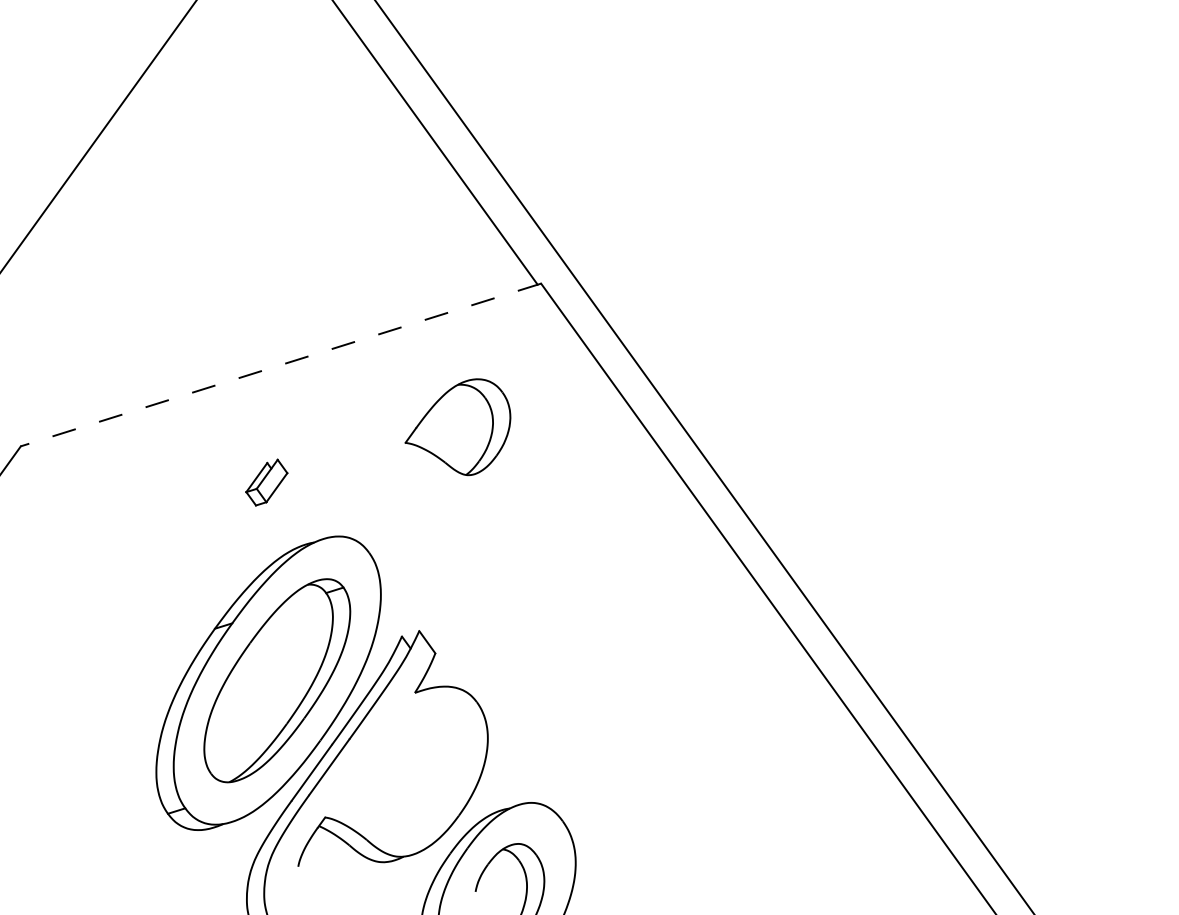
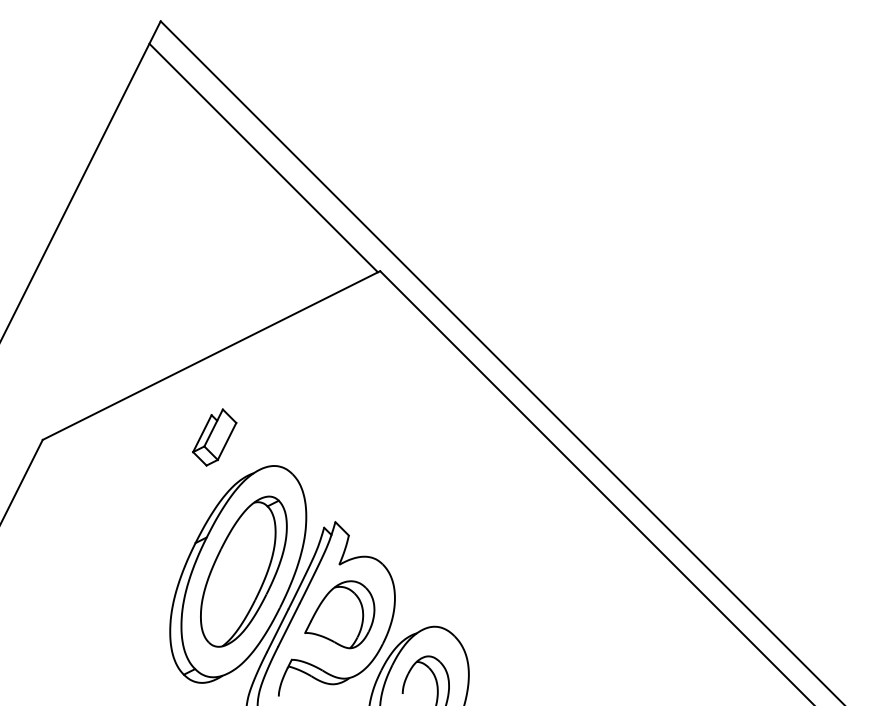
line: (281, 364) -> (211, 355), dashed -> solid
part: (458, 424) -> (339, 614), moved
part: (266, 482) -> (214, 437), size x1.67

